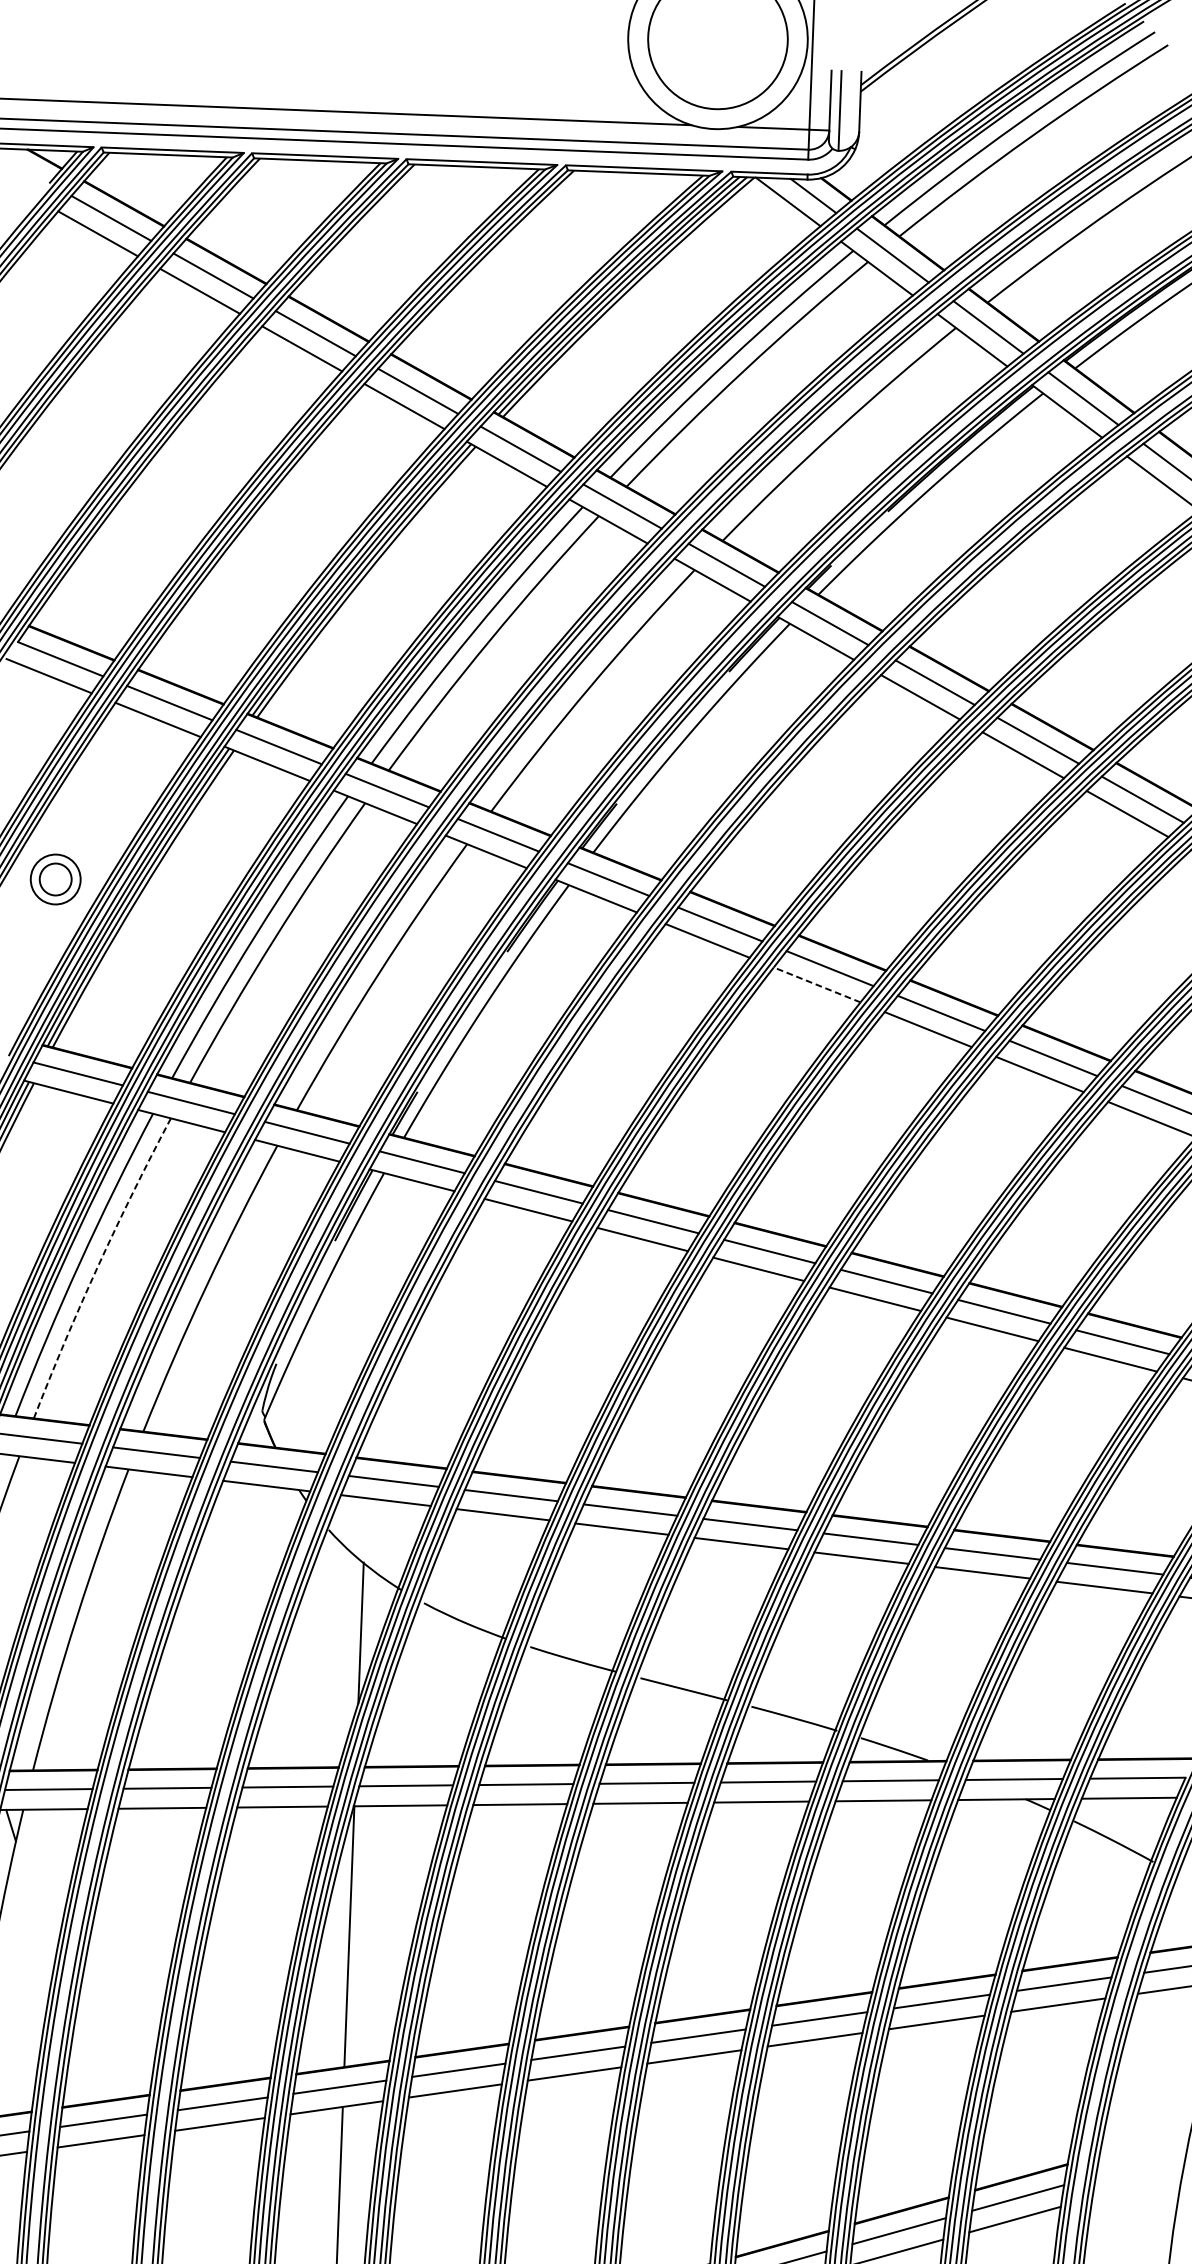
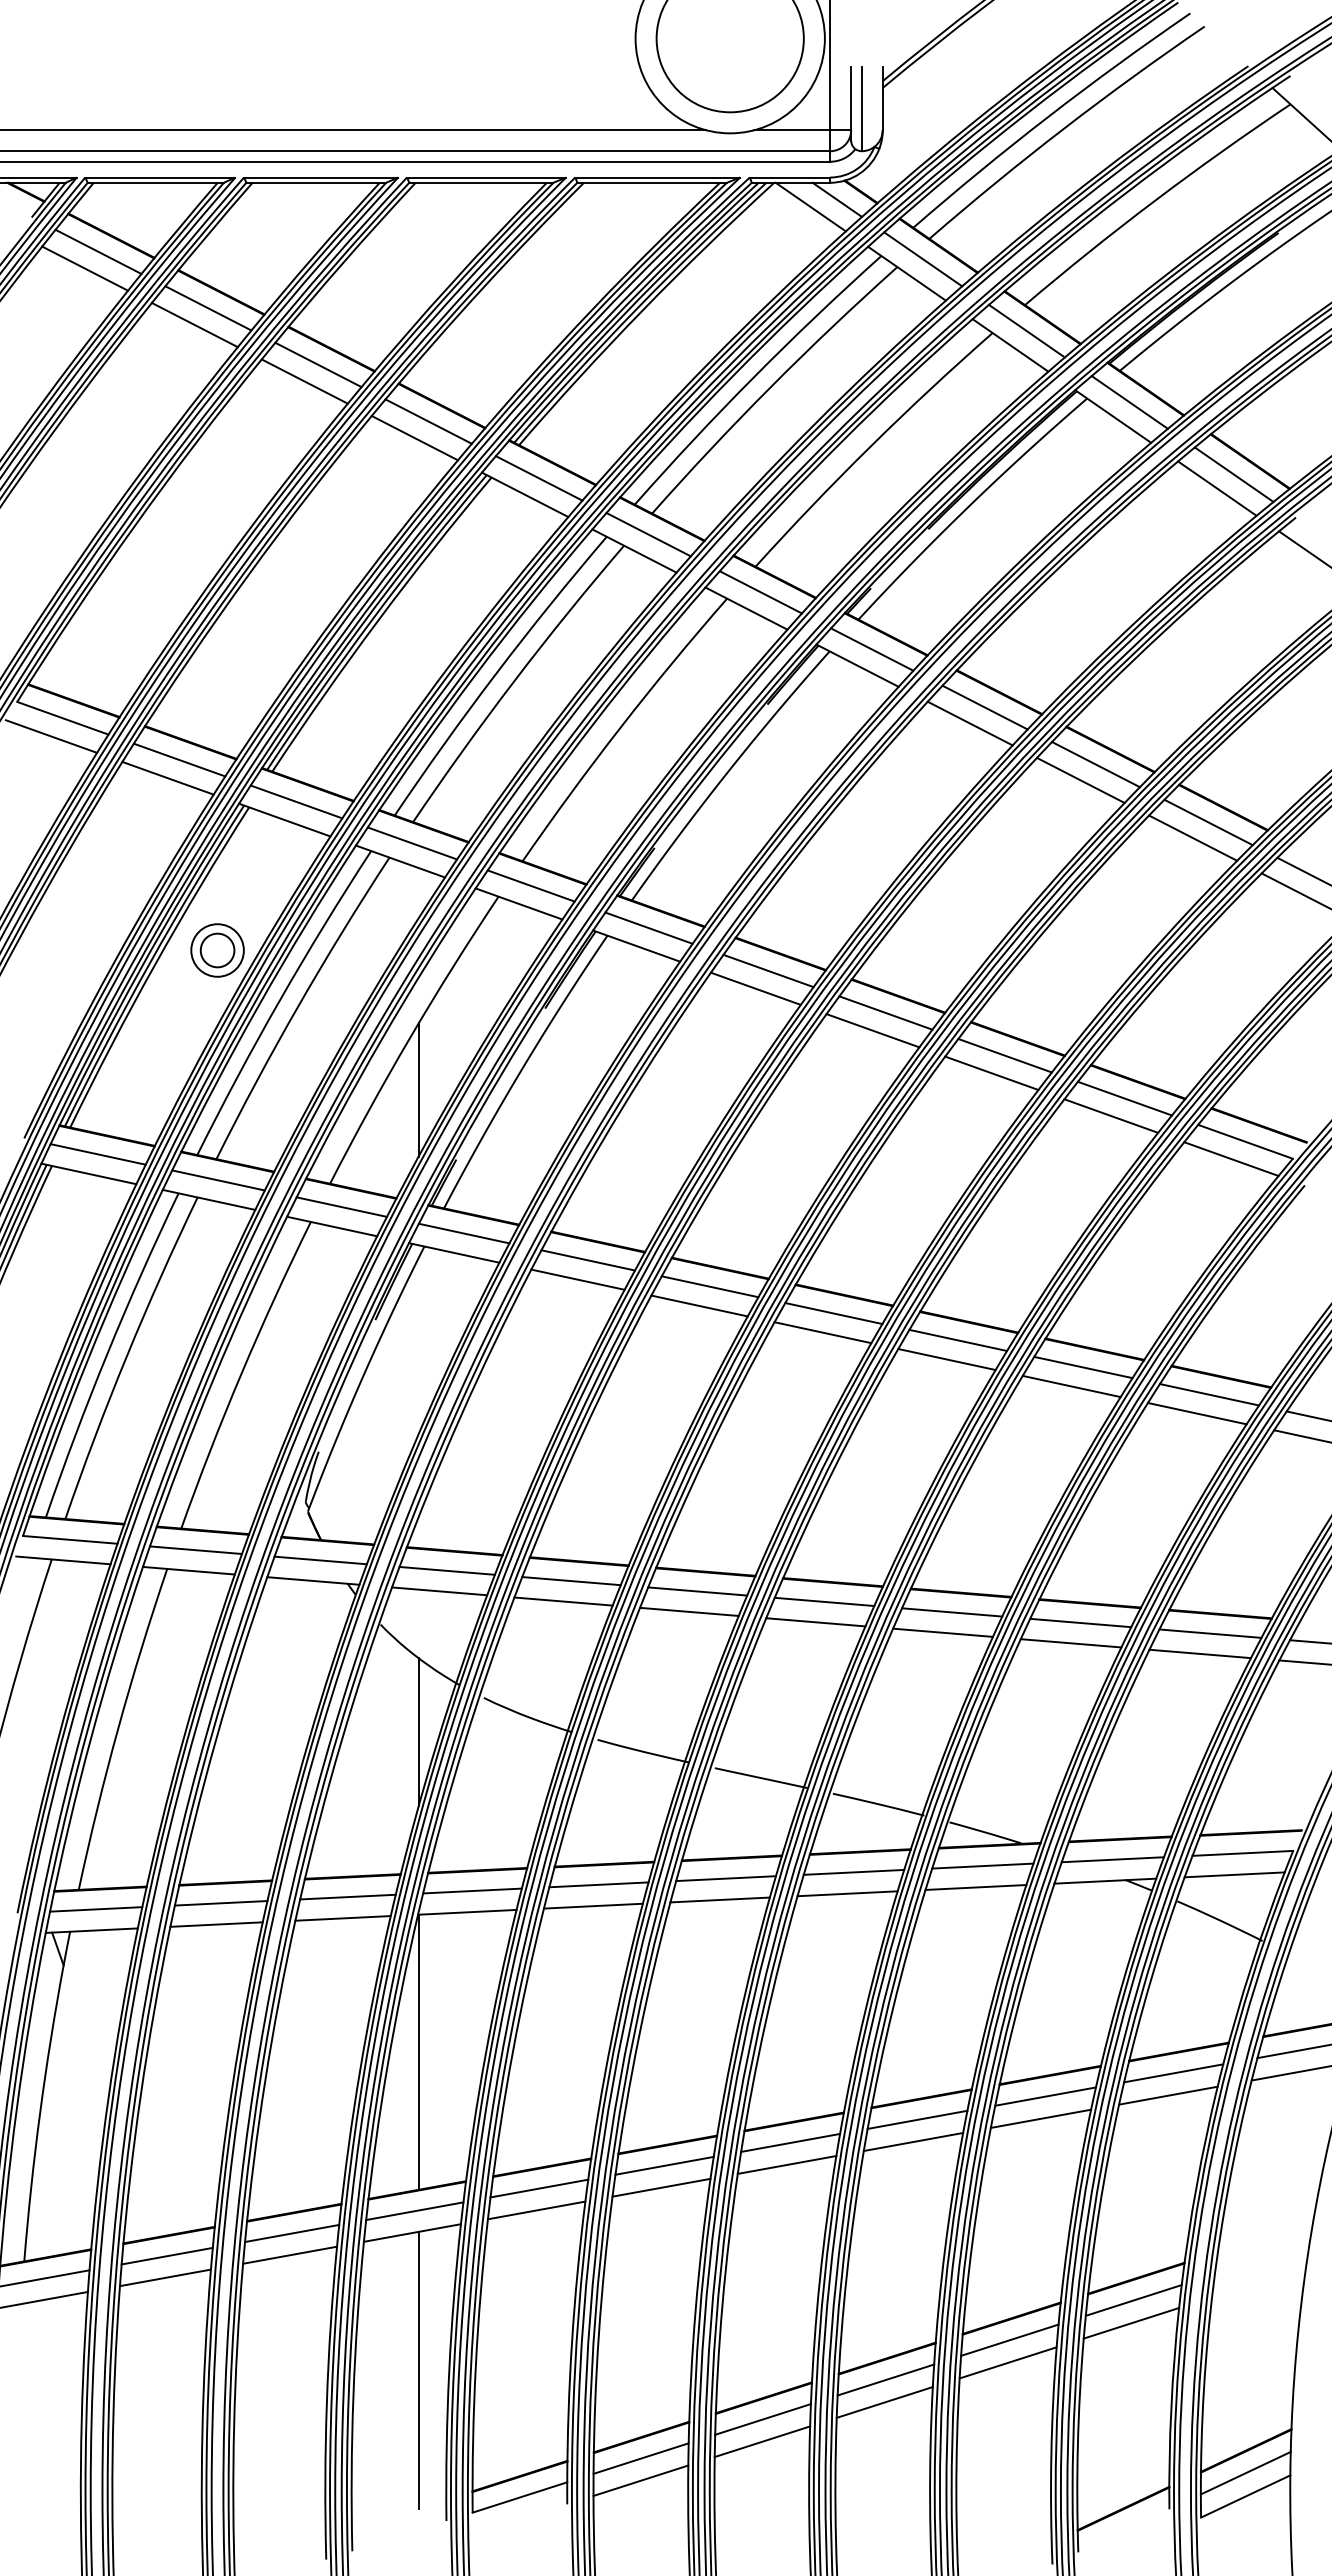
part: (55, 879) -> (217, 950), moved
line: (816, 984) -> (872, 1030), dashed -> solid
line: (384, 1024) -> (418, 1089), added
arc: (97, 1266) -> (126, 1356), dashed -> solid

